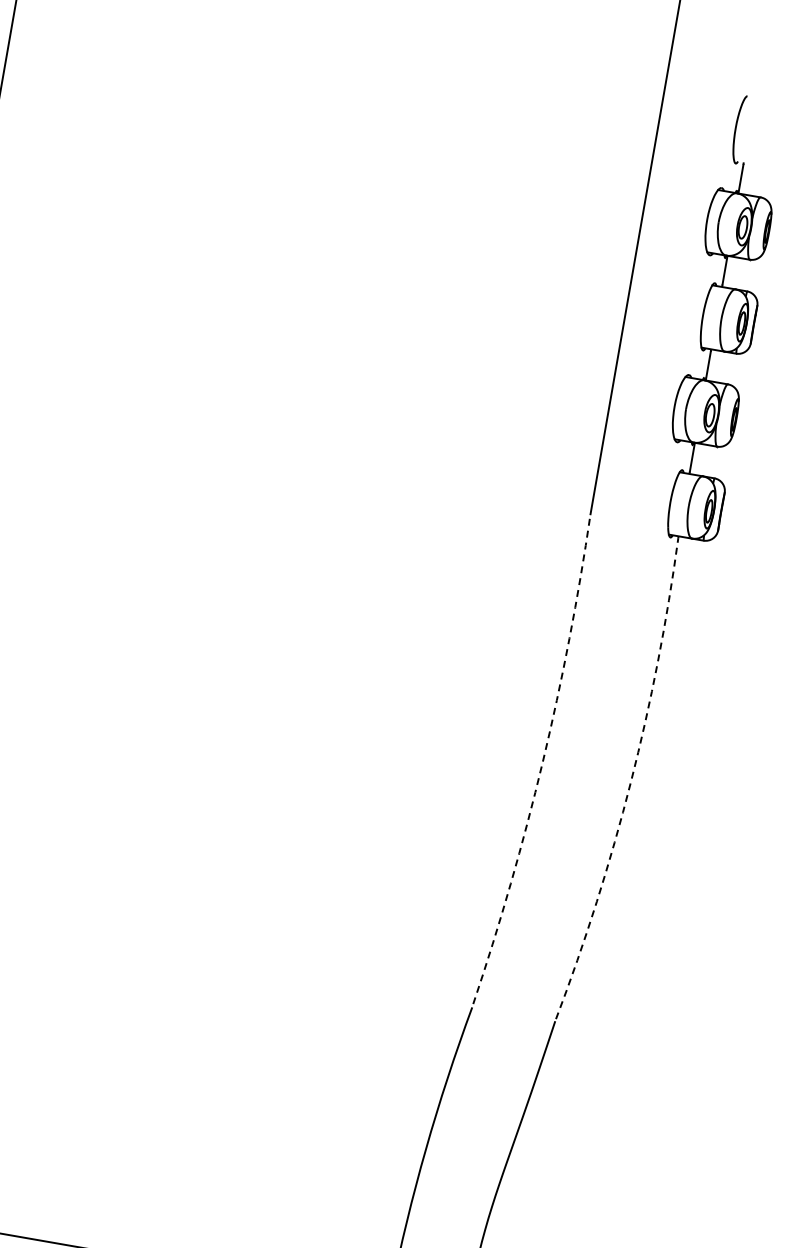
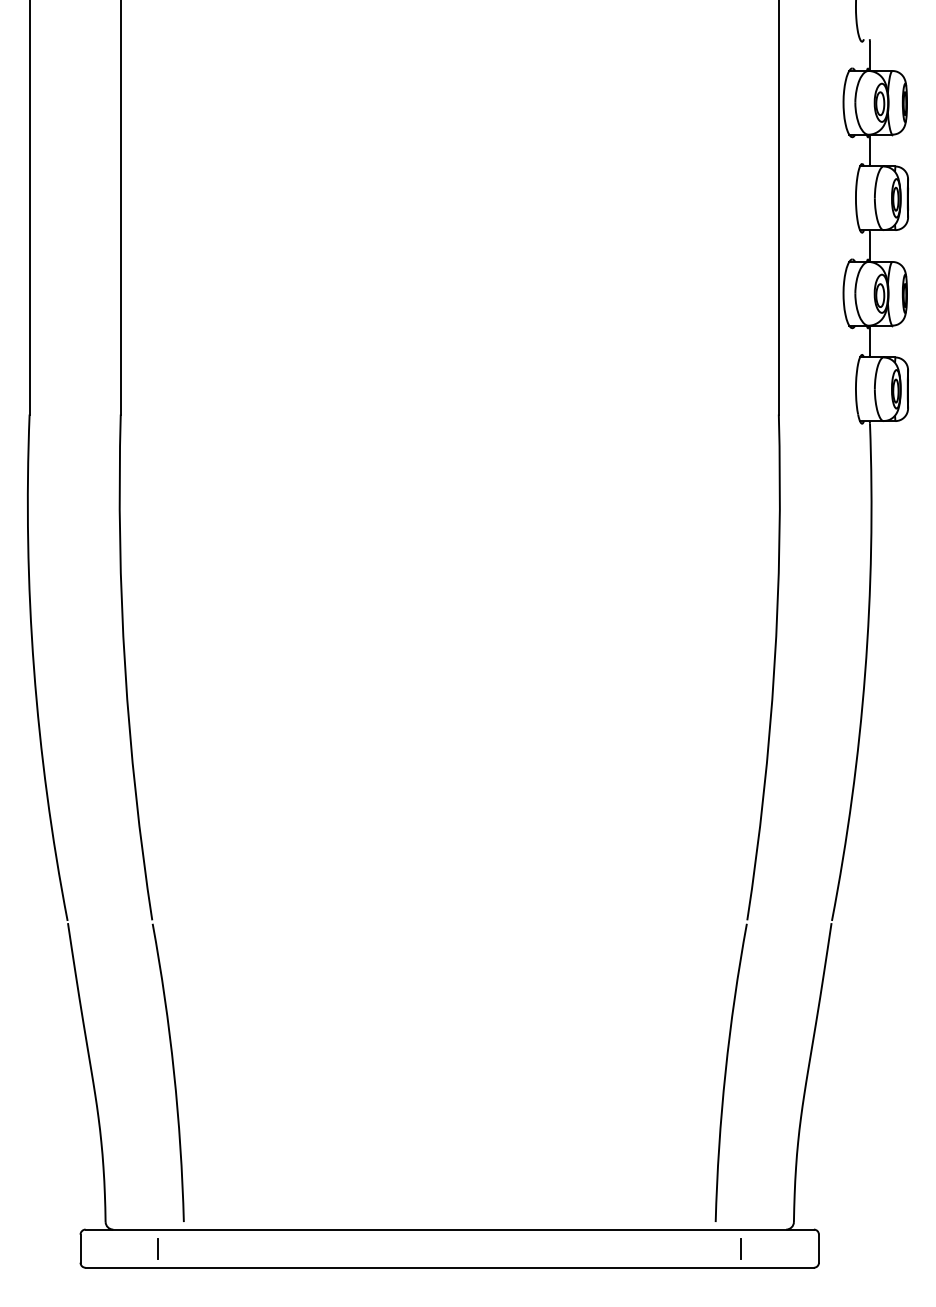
arc: (542, 762) -> (774, 668), dashed -> solid
arc: (631, 782) -> (865, 673), dashed -> solid

